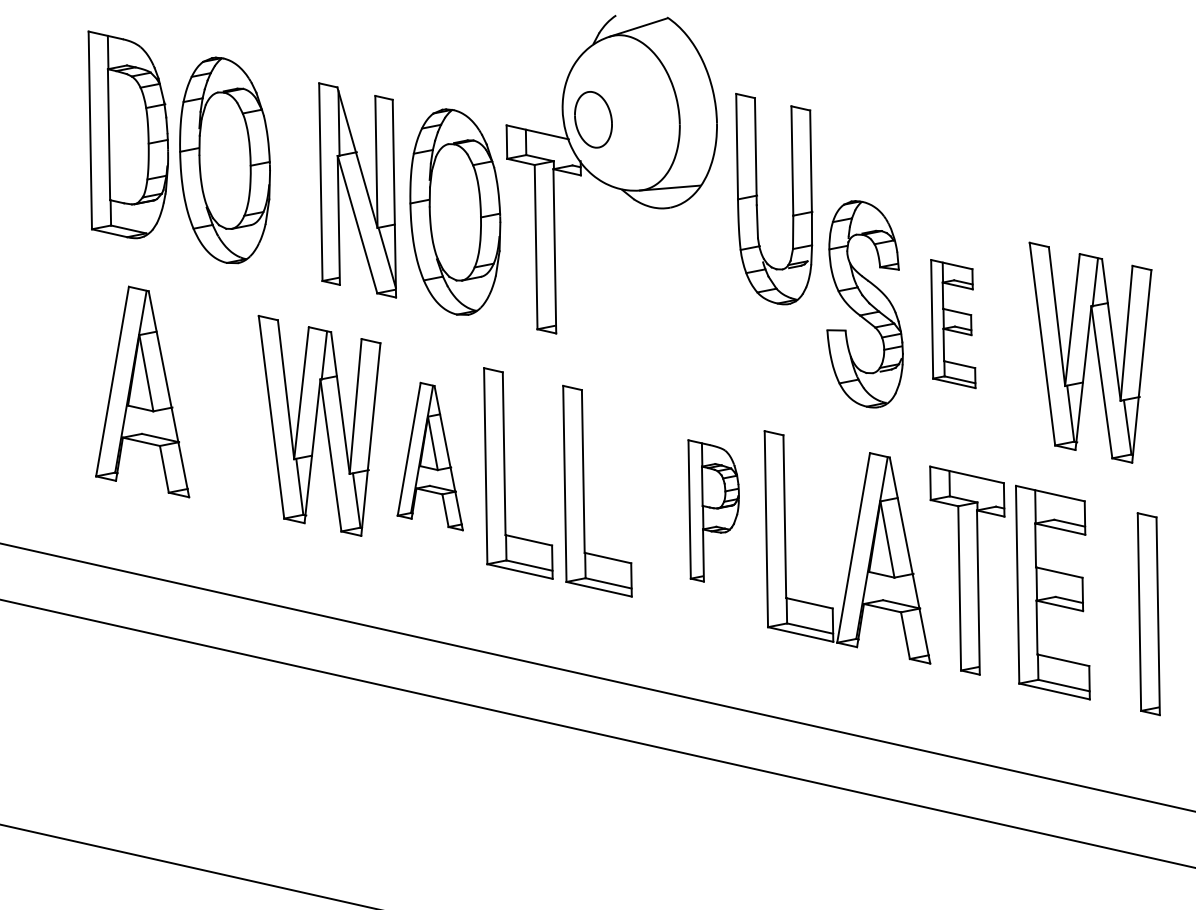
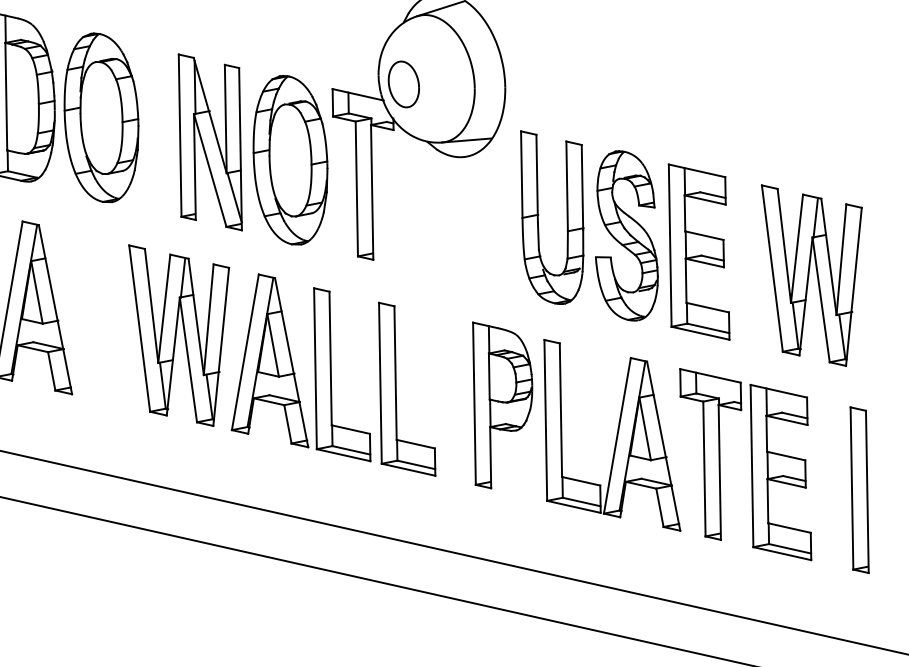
part: (757, 199) -> (538, 217), moved
part: (953, 323) -> (699, 251), size x1.67
part: (429, 456) -> (269, 360), size x1.43
part: (713, 510) -> (502, 405), size x1.43

